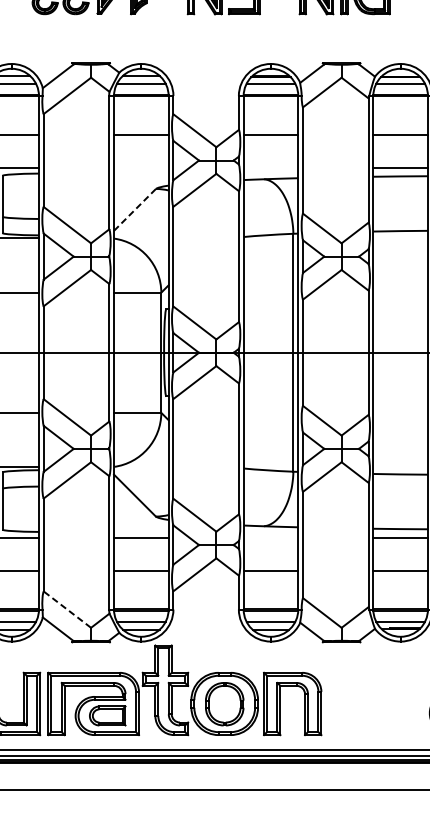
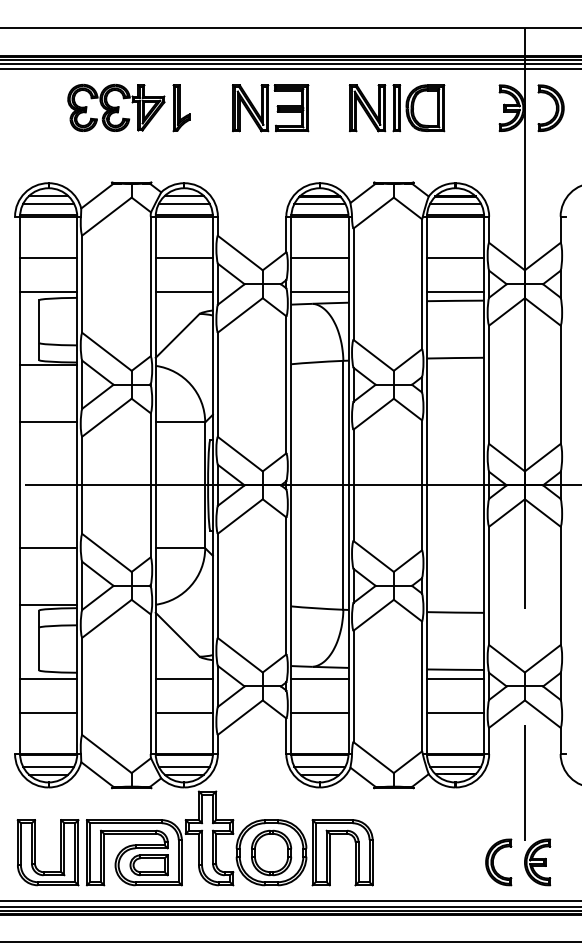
line: (140, 167) -> (183, 291), added
line: (270, 167) -> (319, 291), added
line: (134, 209) -> (177, 335), dashed -> solid
line: (270, 537) -> (319, 678), added
line: (66, 609) -> (106, 753), dashed -> solid

